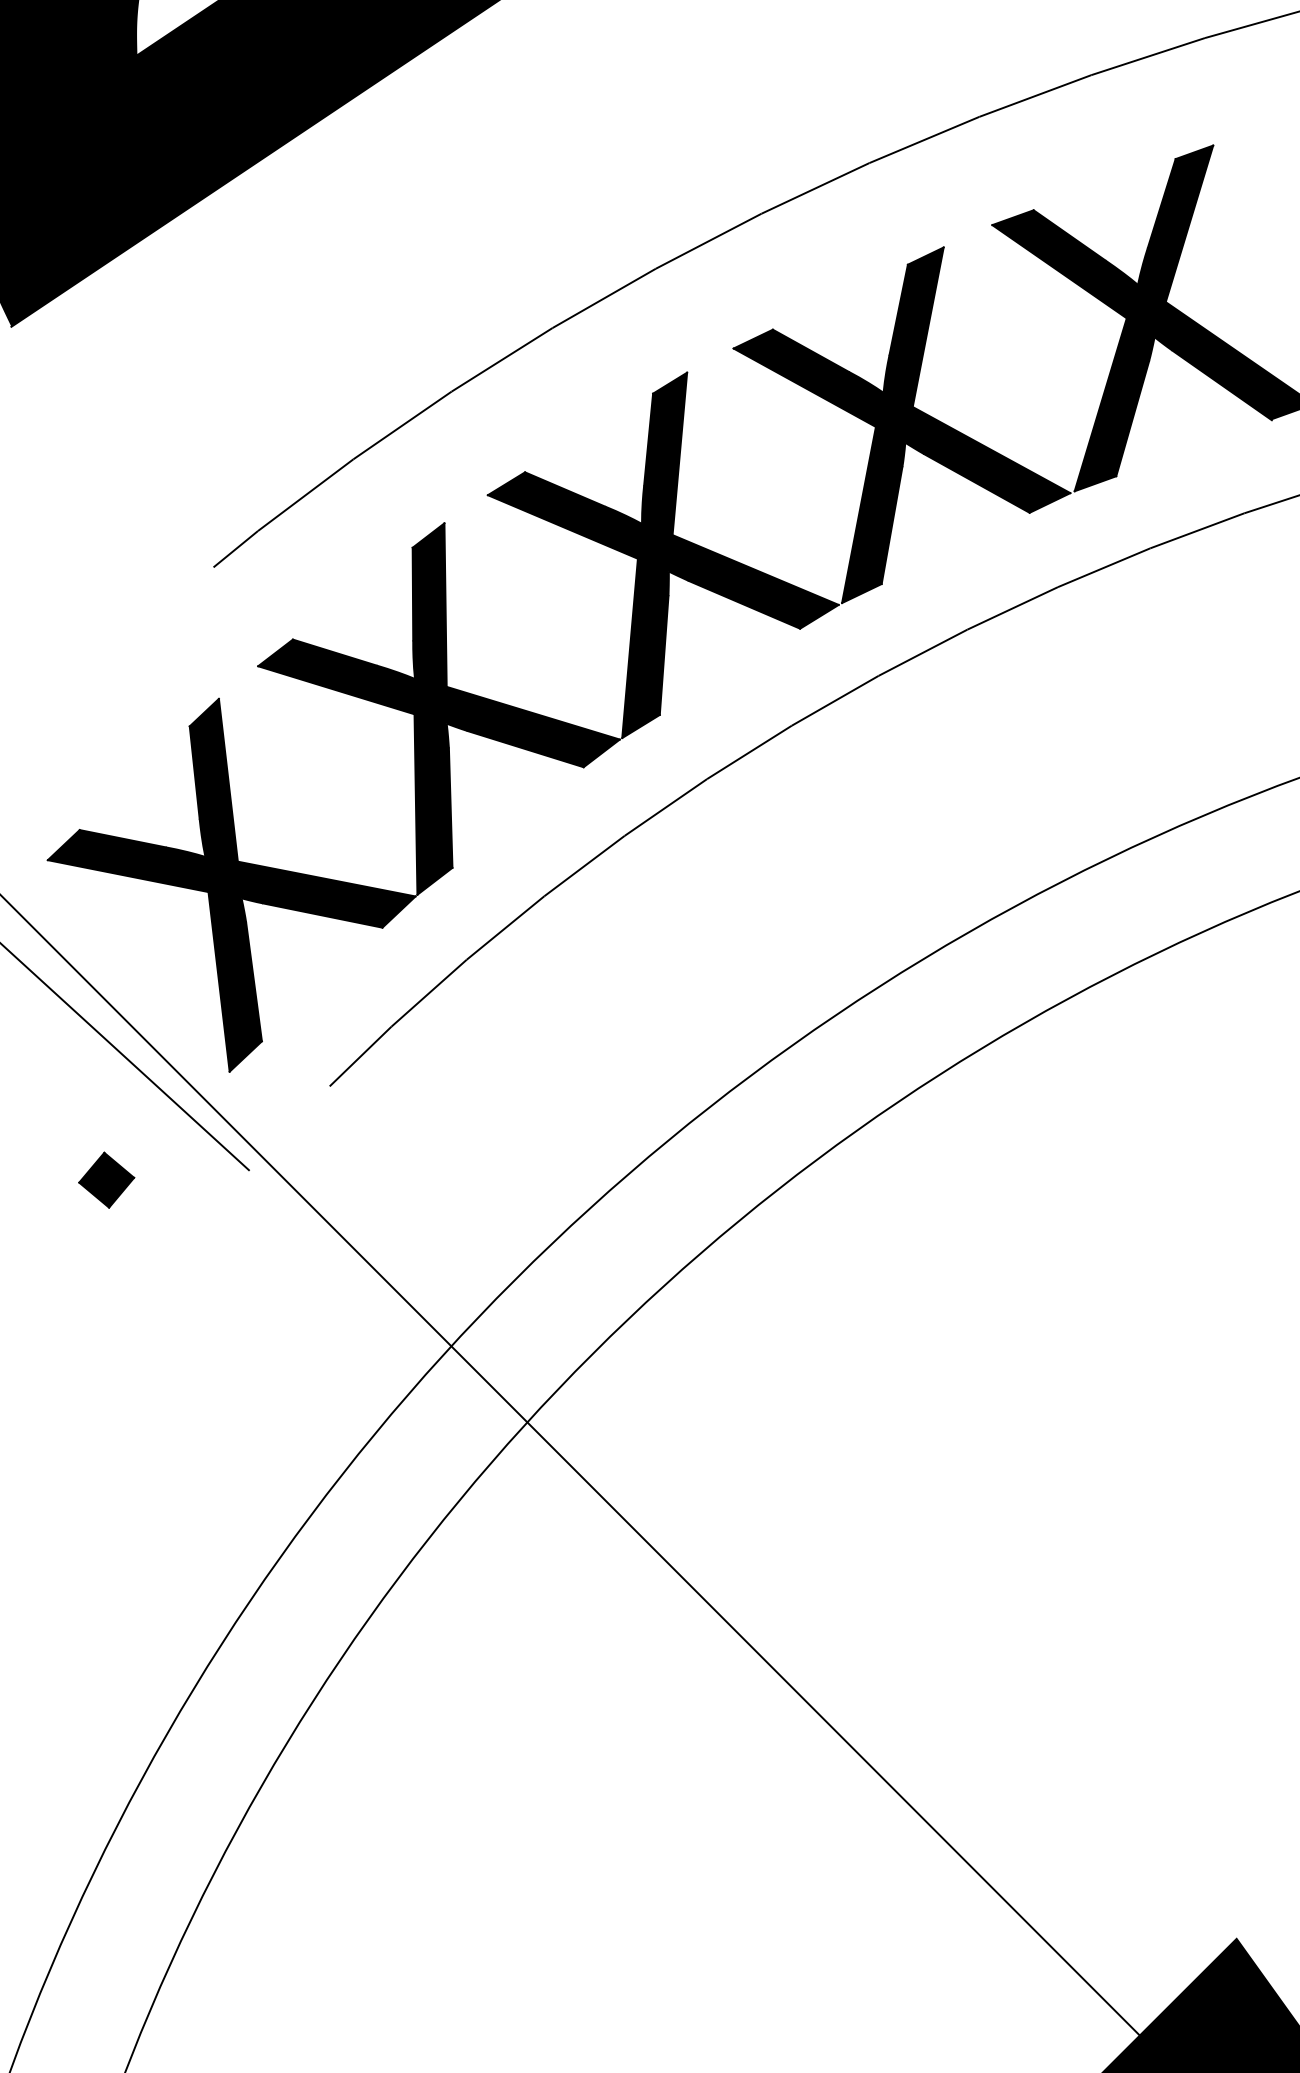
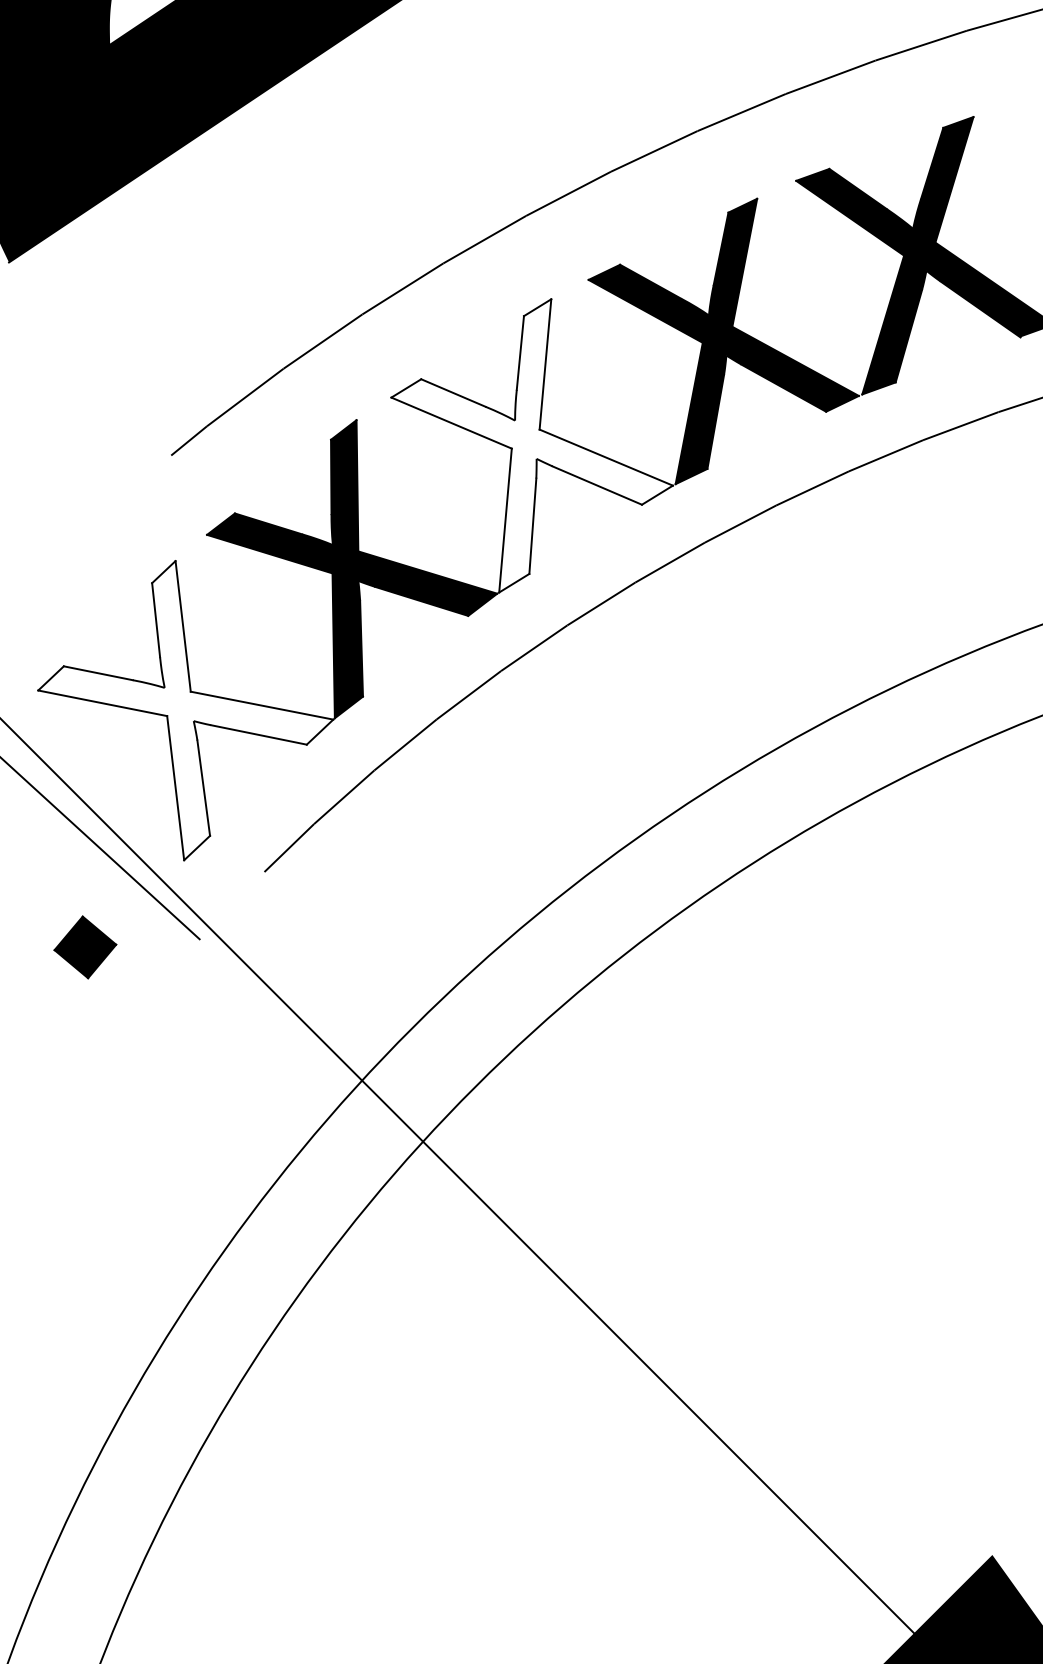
fill: (662, 555) -> (531, 445), removed
fill: (231, 884) -> (185, 710), removed
part: (106, 1179) -> (85, 946), size x1.4

